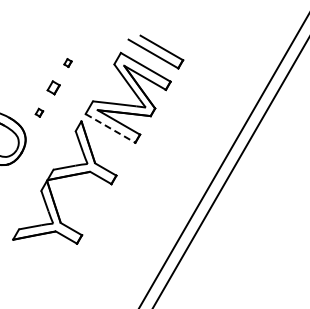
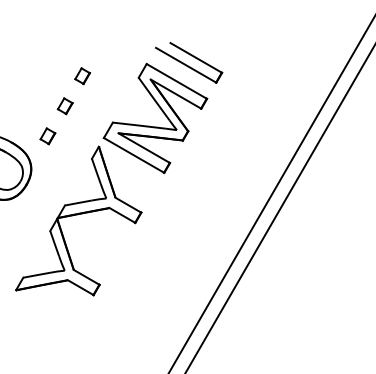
part: (67, 62) -> (81, 75), size x1.67
part: (39, 112) -> (48, 136), size x1.67
line: (110, 128) -> (134, 155), dashed -> solid

